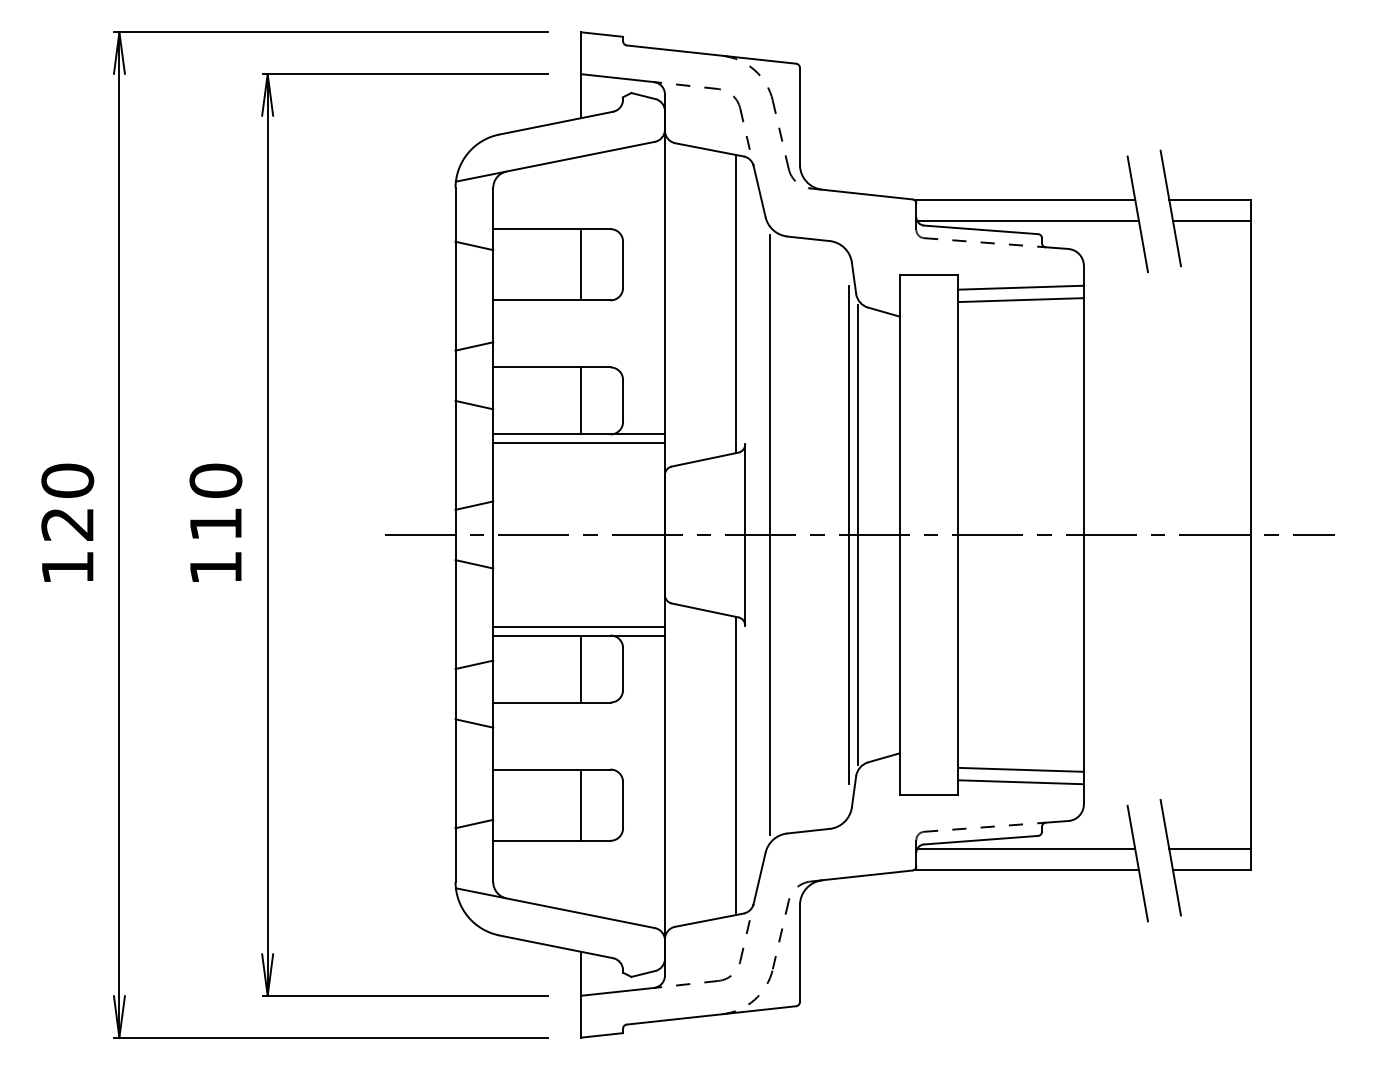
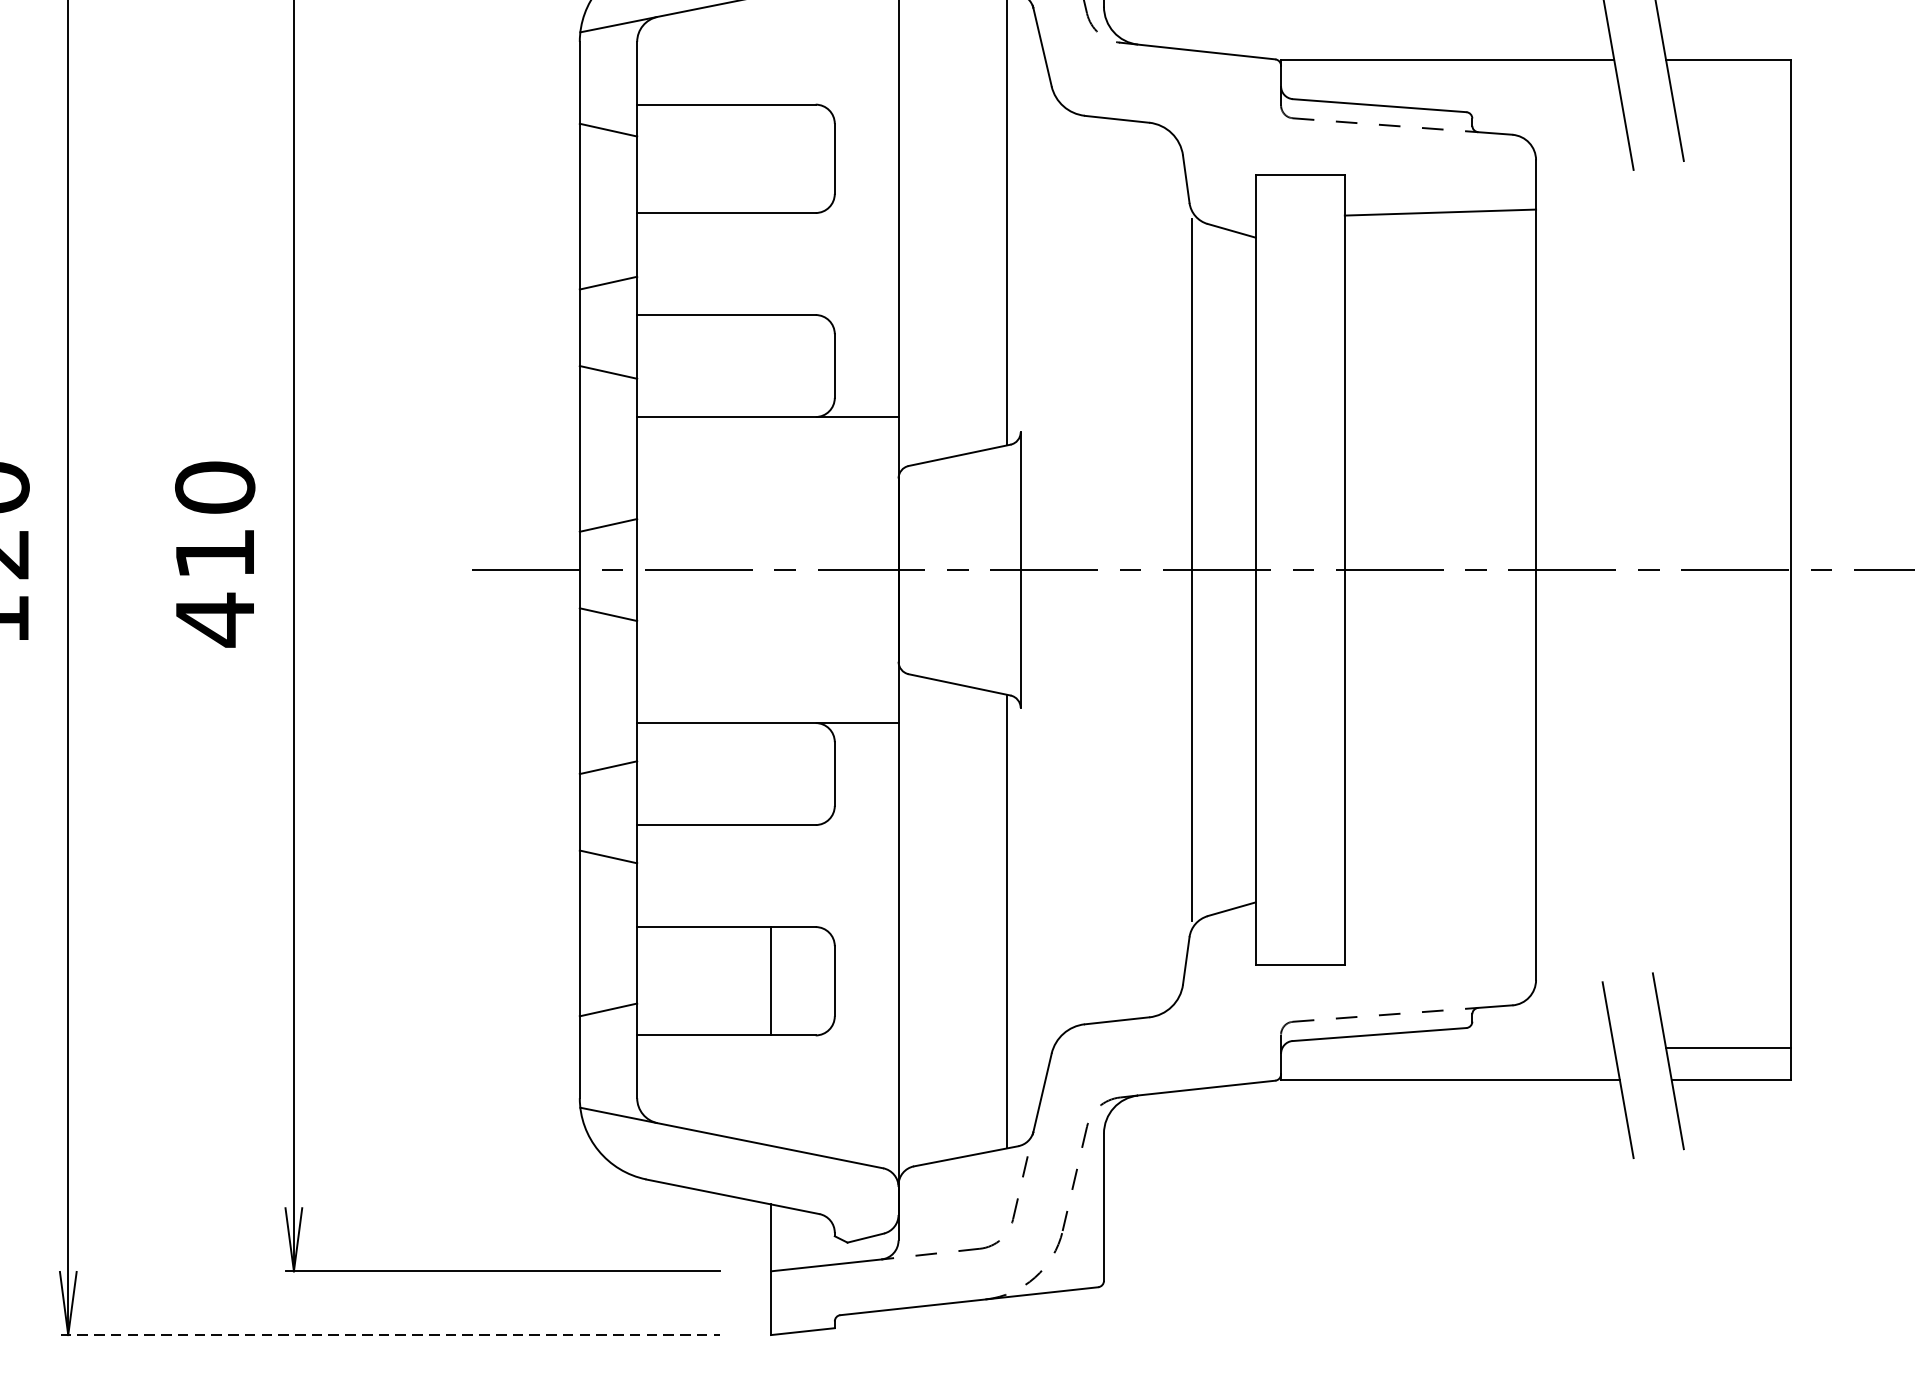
line: (1027, 220) -> (1450, 91), removed
line: (1211, 220) -> (1730, 91), removed
line: (581, 264) -> (771, 158), removed
line: (1020, 287) -> (1439, 193), removed
line: (581, 400) -> (771, 365), removed
line: (578, 442) -> (766, 429), removed
line: (769, 534) -> (1057, 569), removed
line: (849, 534) -> (1179, 569), removed
text: (215, 567) -> (214, 619), 110 -> 410
line: (578, 627) -> (766, 710), removed
line: (581, 668) -> (771, 773), removed
line: (1020, 769) -> (1439, 926), removed
line: (1020, 782) -> (1439, 946), removed
line: (1025, 849) -> (1447, 1048), removed
line: (331, 1037) -> (391, 1334), solid -> dashed

